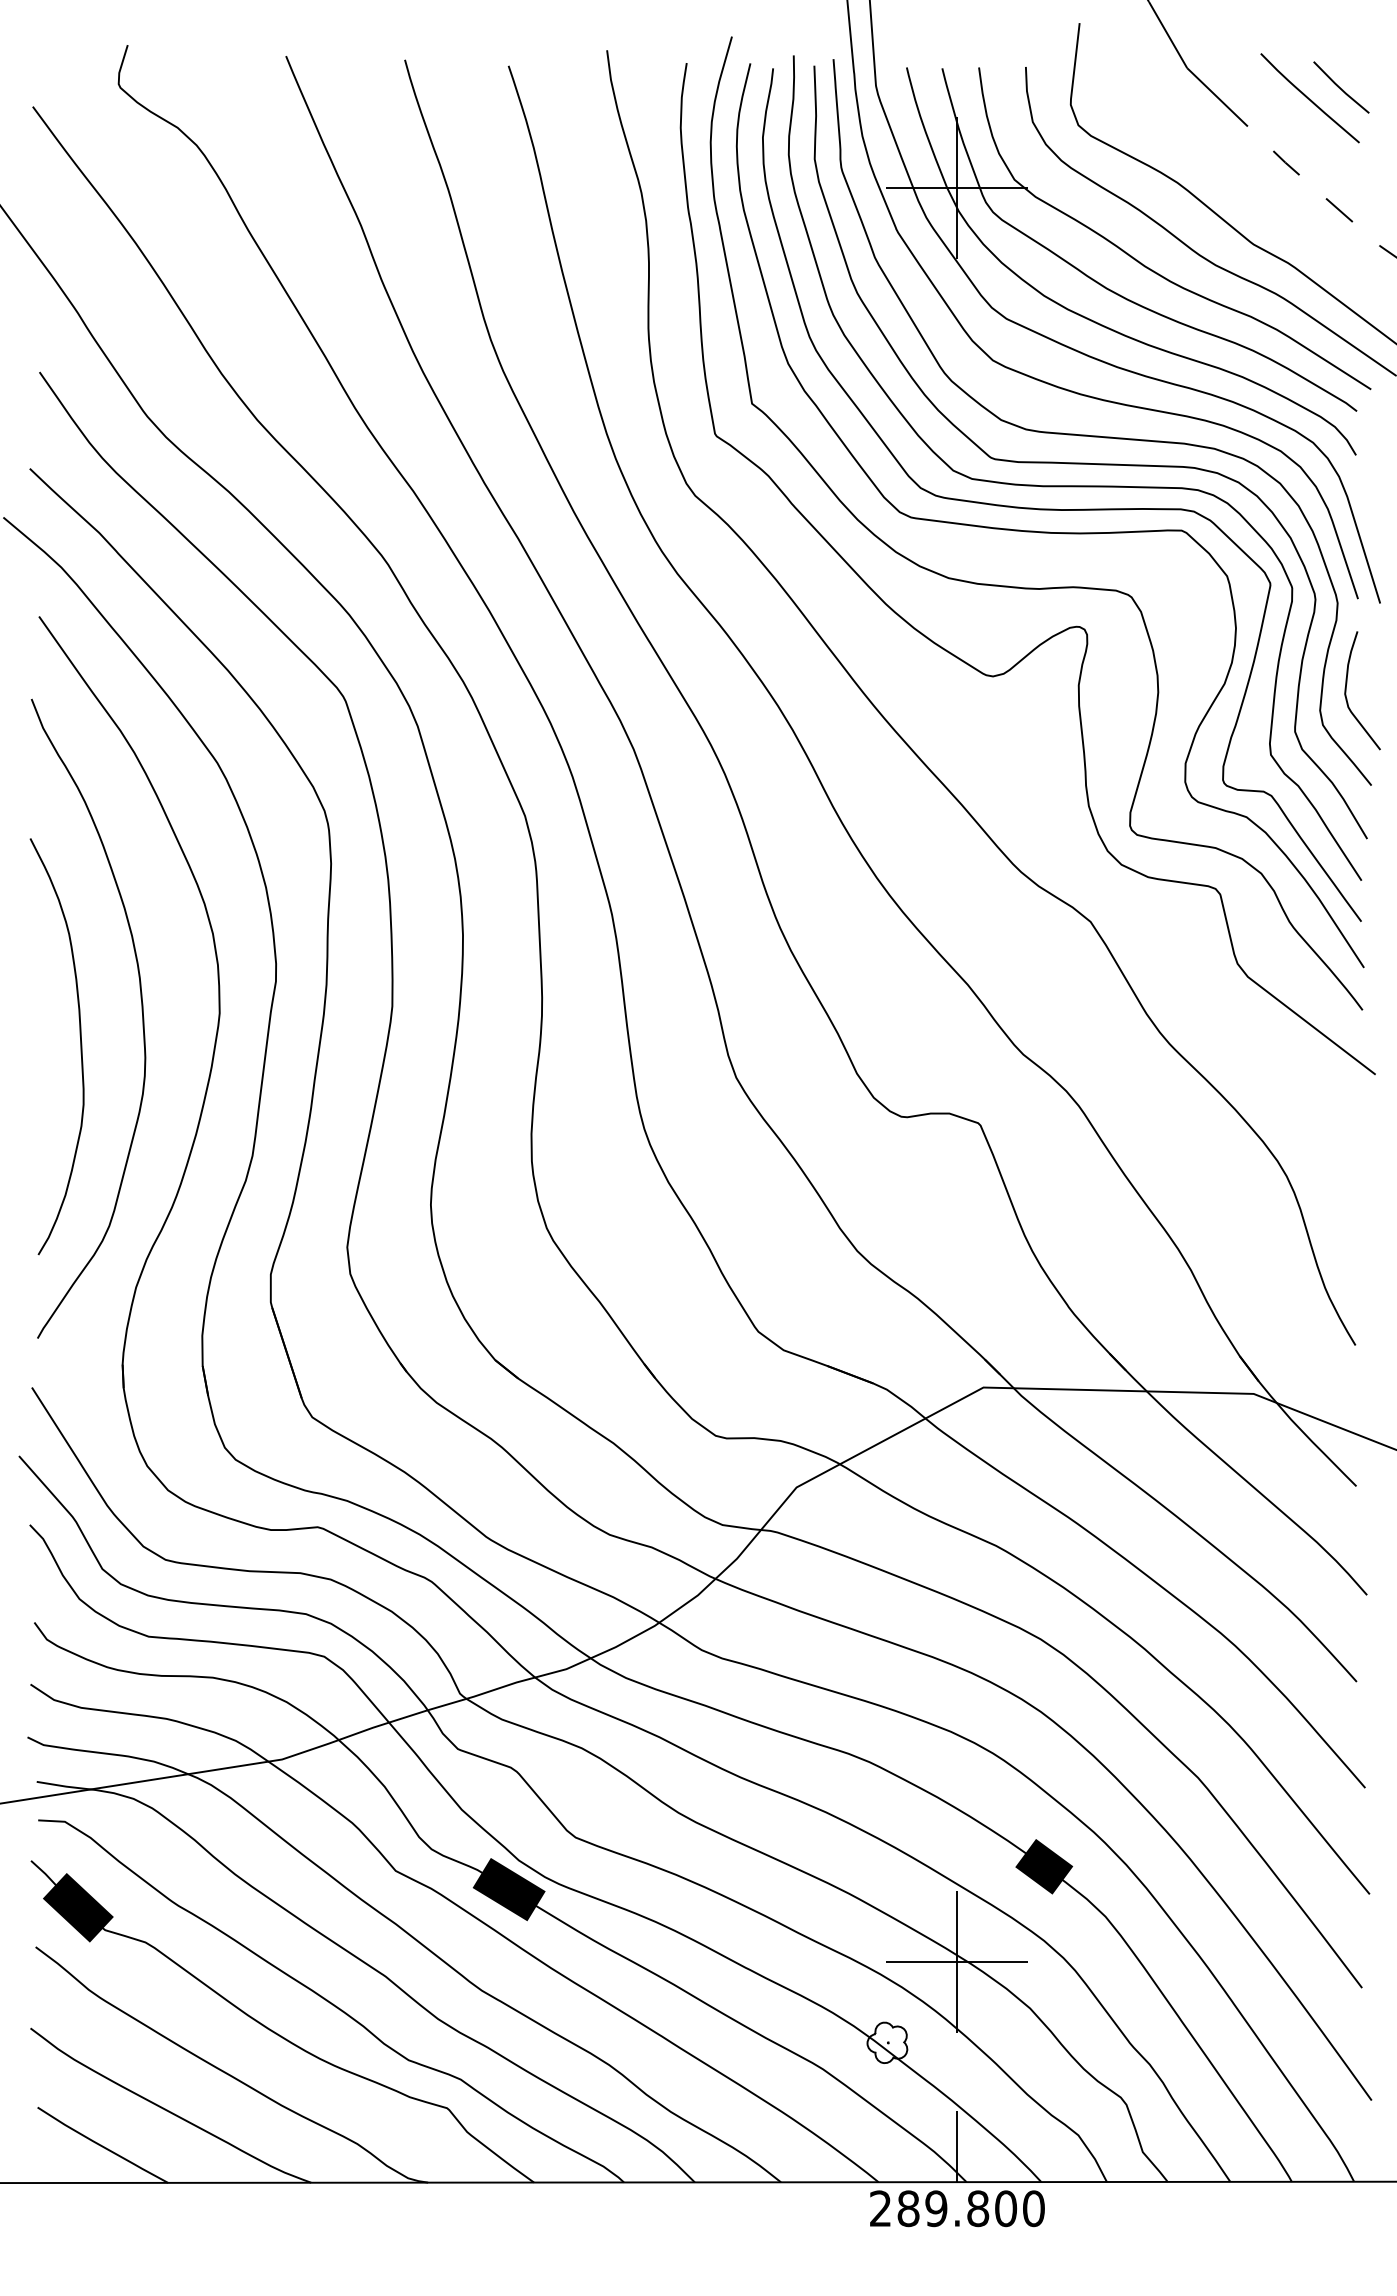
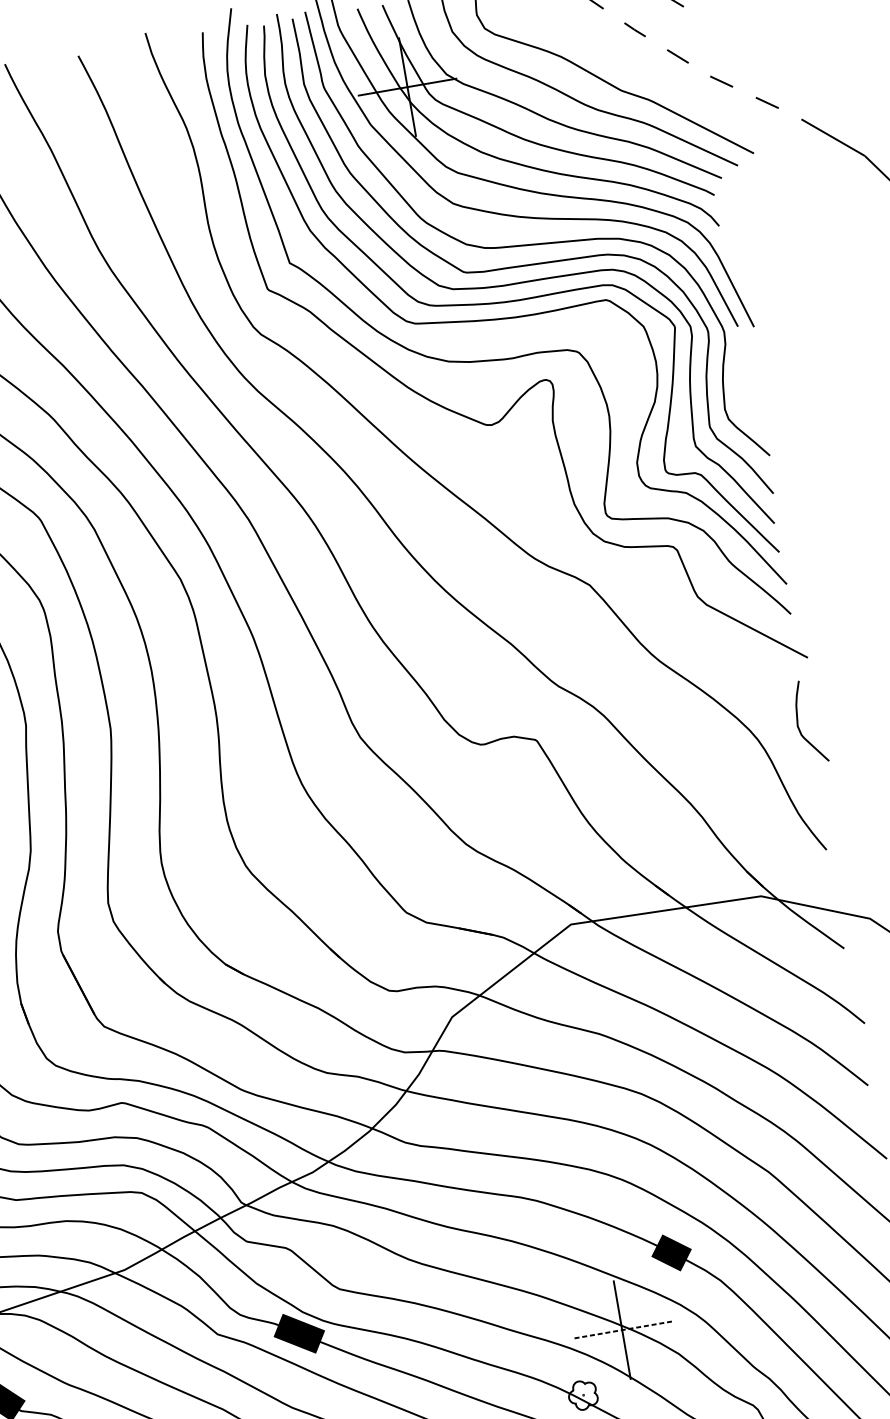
curve: (1346, 690) -> (798, 723), moved
line: (957, 1961) -> (622, 1329), solid -> dashed

